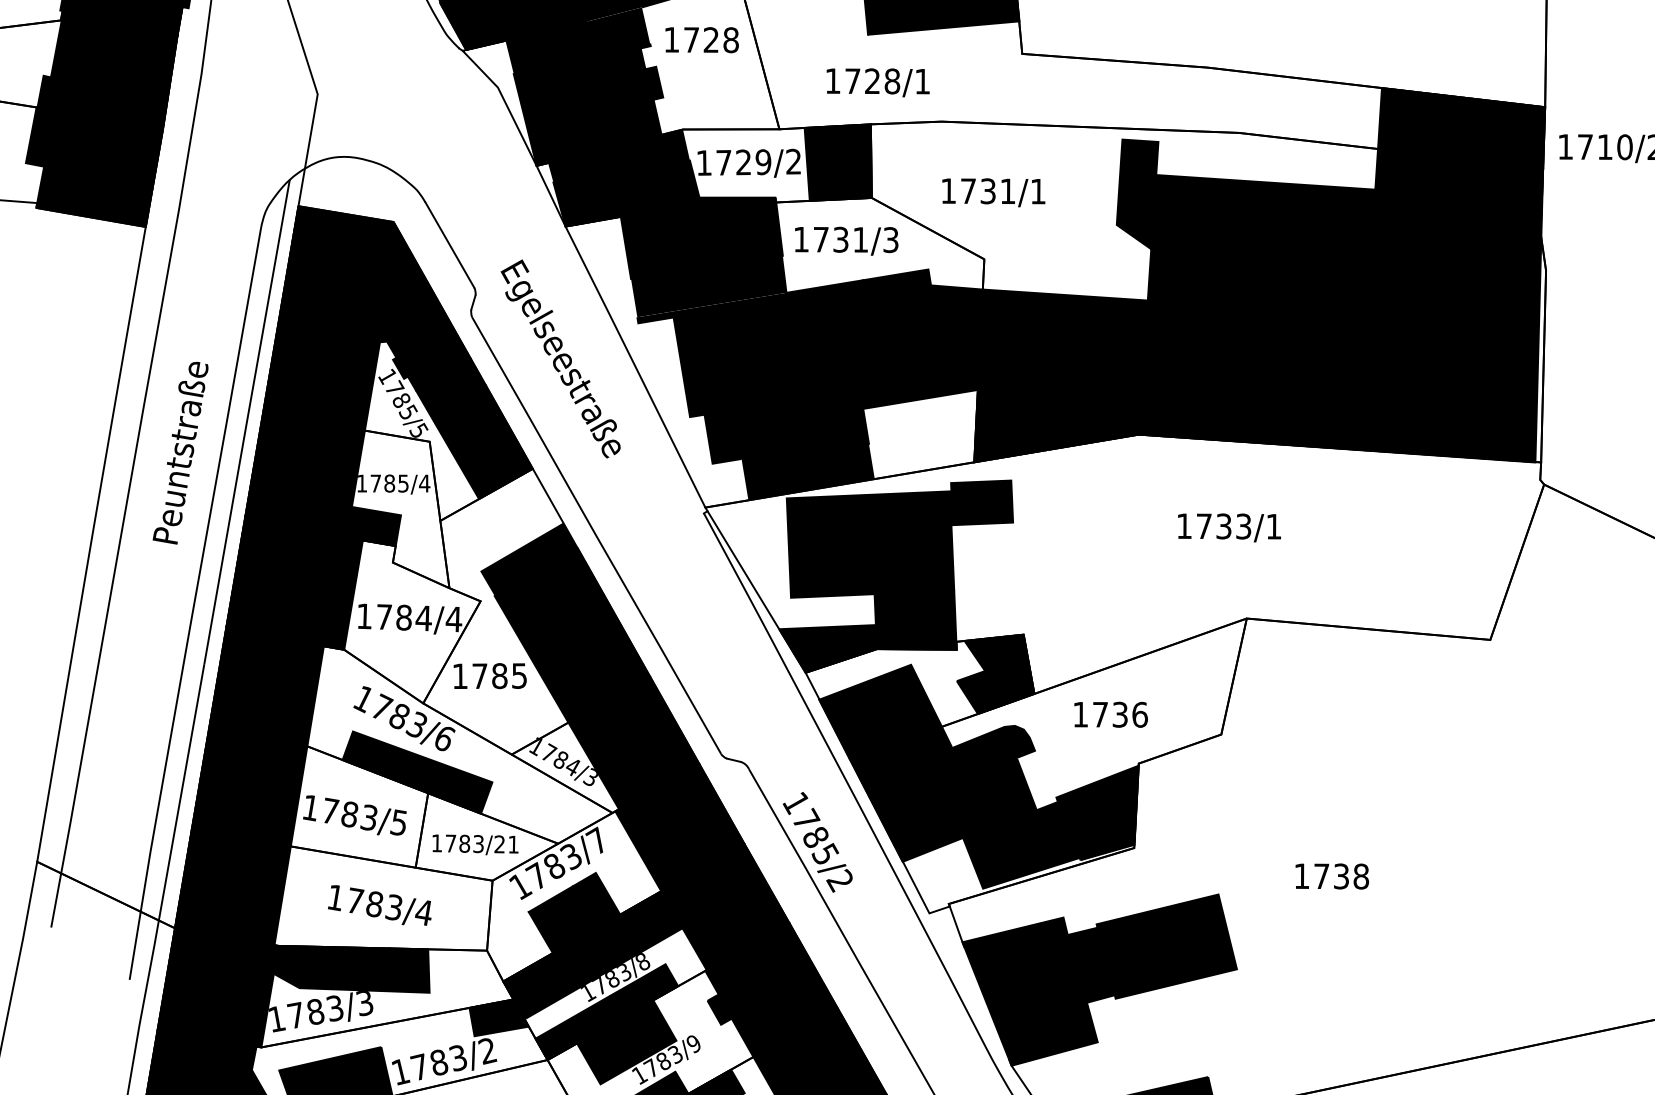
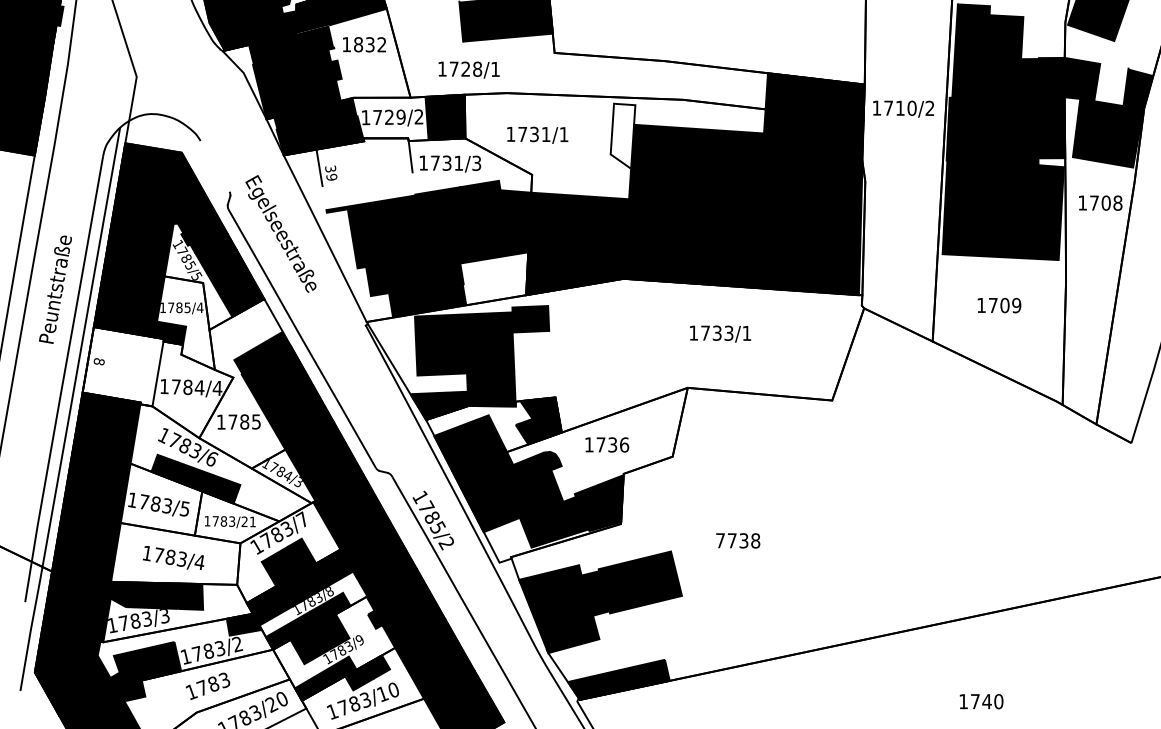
text: (711, 39) -> (370, 44), 1728 -> 1832
fill: (1136, 193) -> (622, 135), removed
line: (448, 243) -> (214, 165), removed
fill: (703, 257) -> (365, 173), removed
text: (1229, 526) -> (720, 333), moved
fill: (293, 582) -> (122, 366), removed
text: (1301, 875) -> (720, 540), 1738 -> 7738

